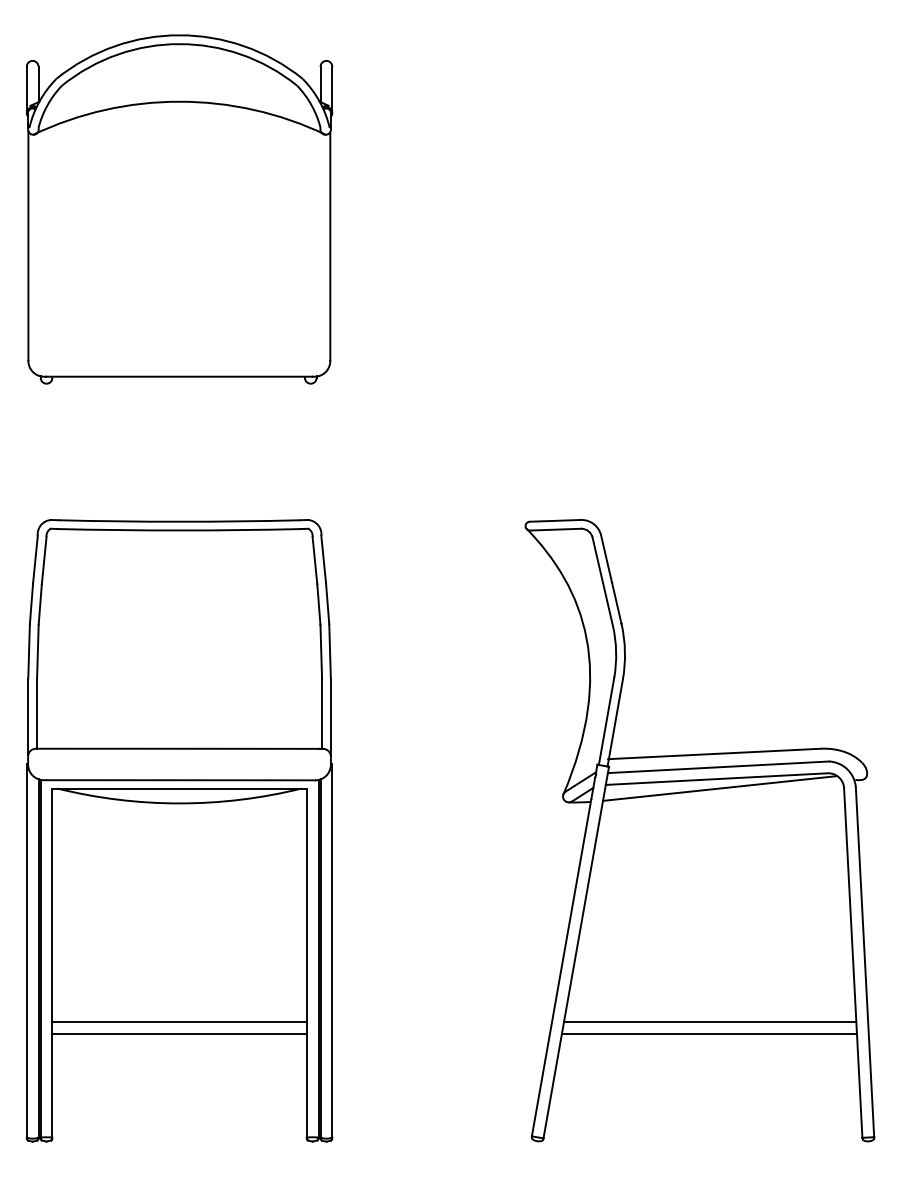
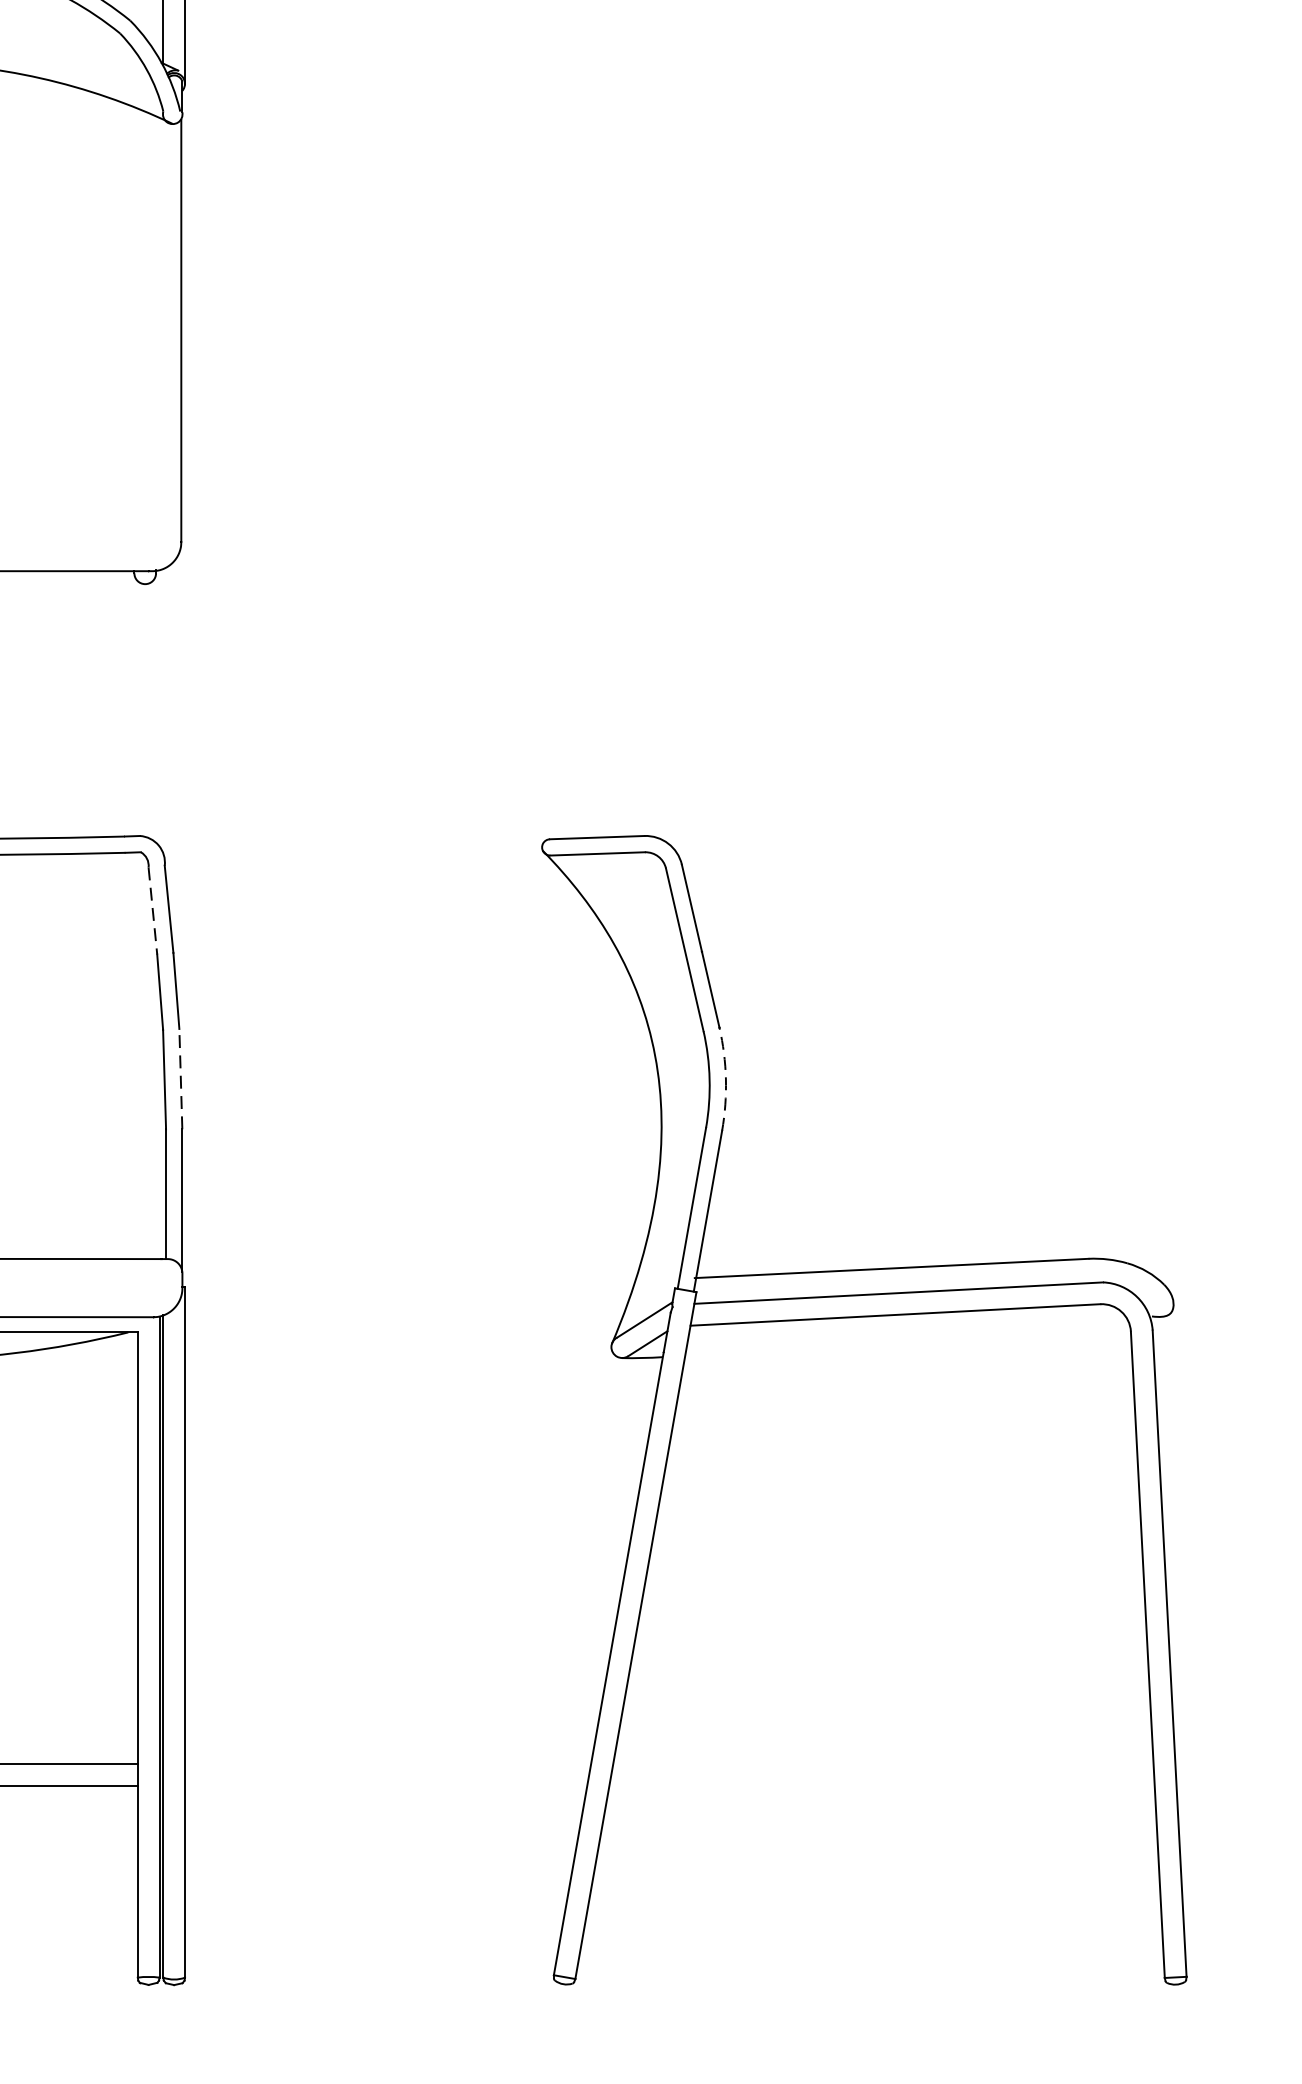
line: (314, 560) -> (152, 910), solid -> dashed
line: (330, 651) -> (181, 1079), solid -> dashed
arc: (624, 651) -> (725, 1079), solid -> dashed
line: (719, 788) -> (900, 1332), removed
line: (710, 1022) -> (884, 1764), removed
line: (708, 1033) -> (880, 1785), removed

